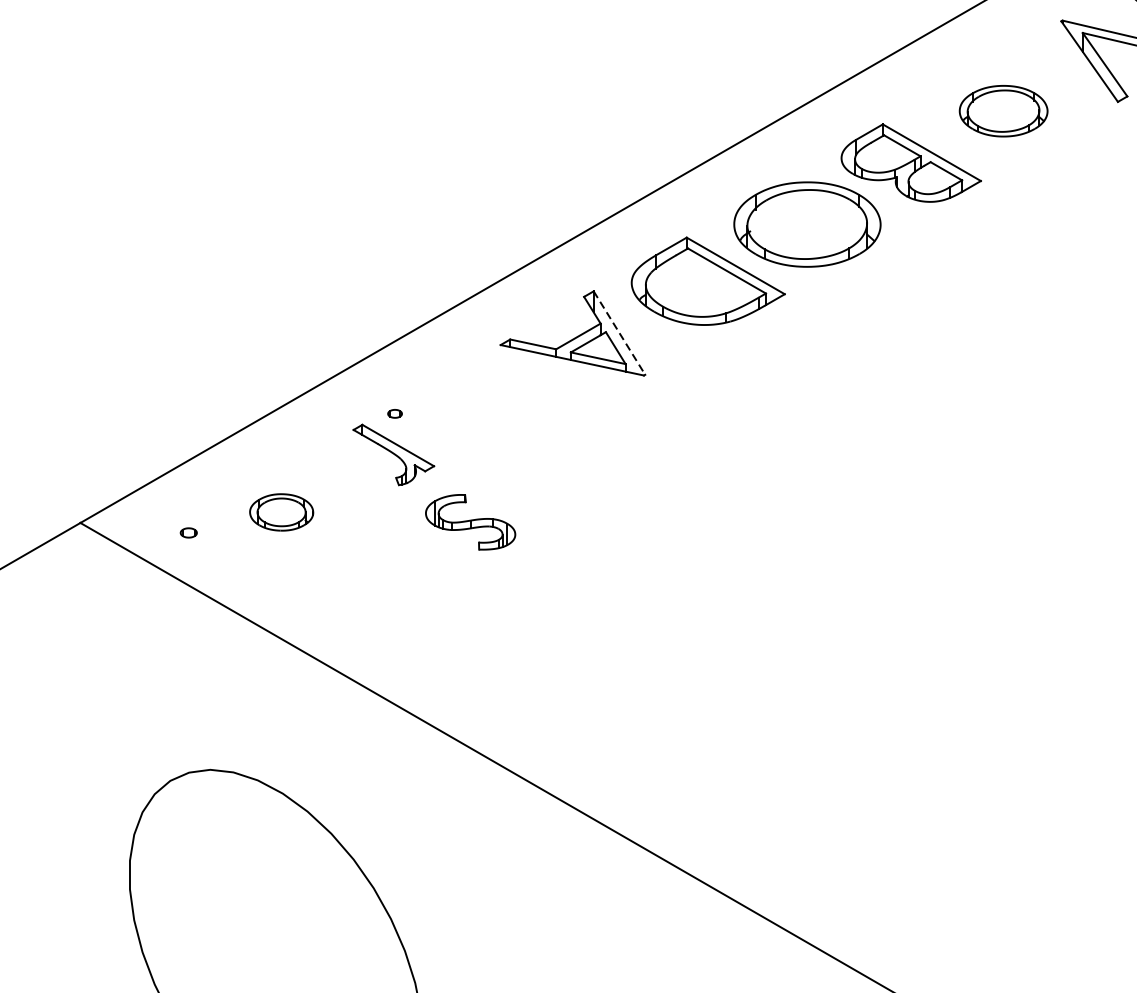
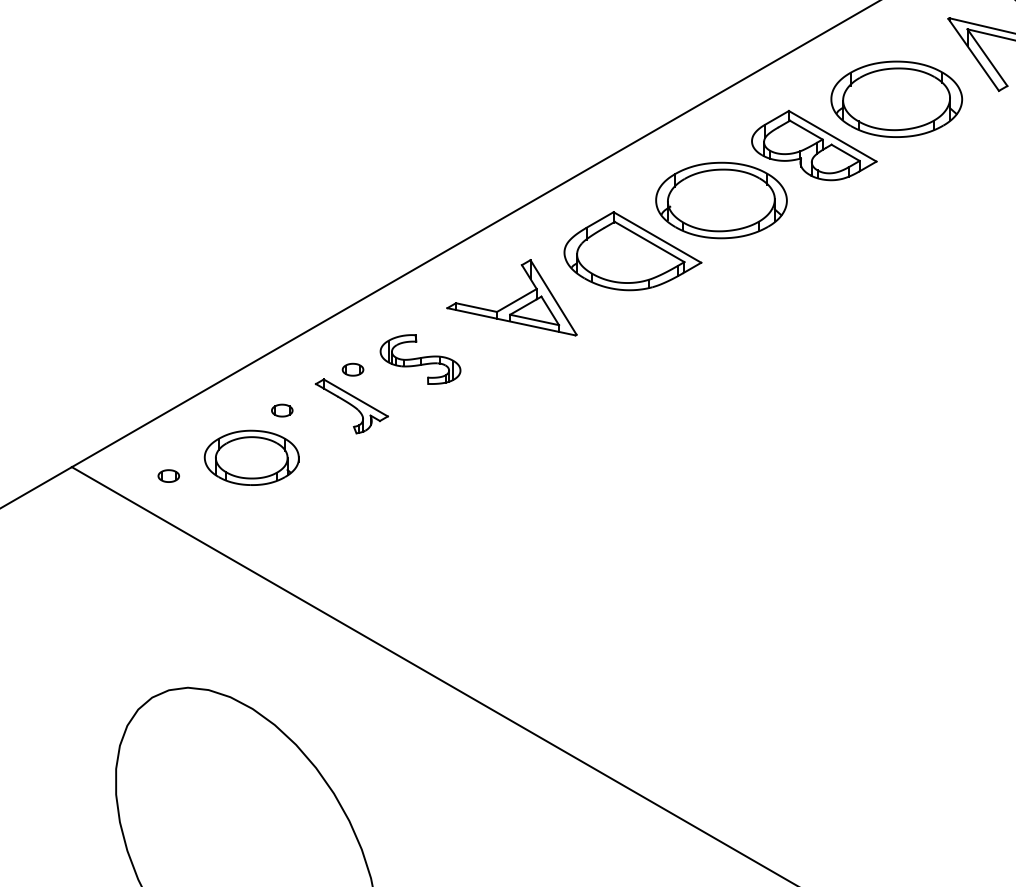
part: (1003, 110) -> (896, 98), size x1.67
line: (619, 333) -> (553, 297), dashed -> solid
part: (394, 413) -> (352, 369), size x1.67
part: (316, 459) -> (282, 410), added
part: (281, 512) -> (251, 457), size x1.67
part: (470, 522) -> (420, 359), moved
part: (188, 532) -> (168, 475), size x1.43

